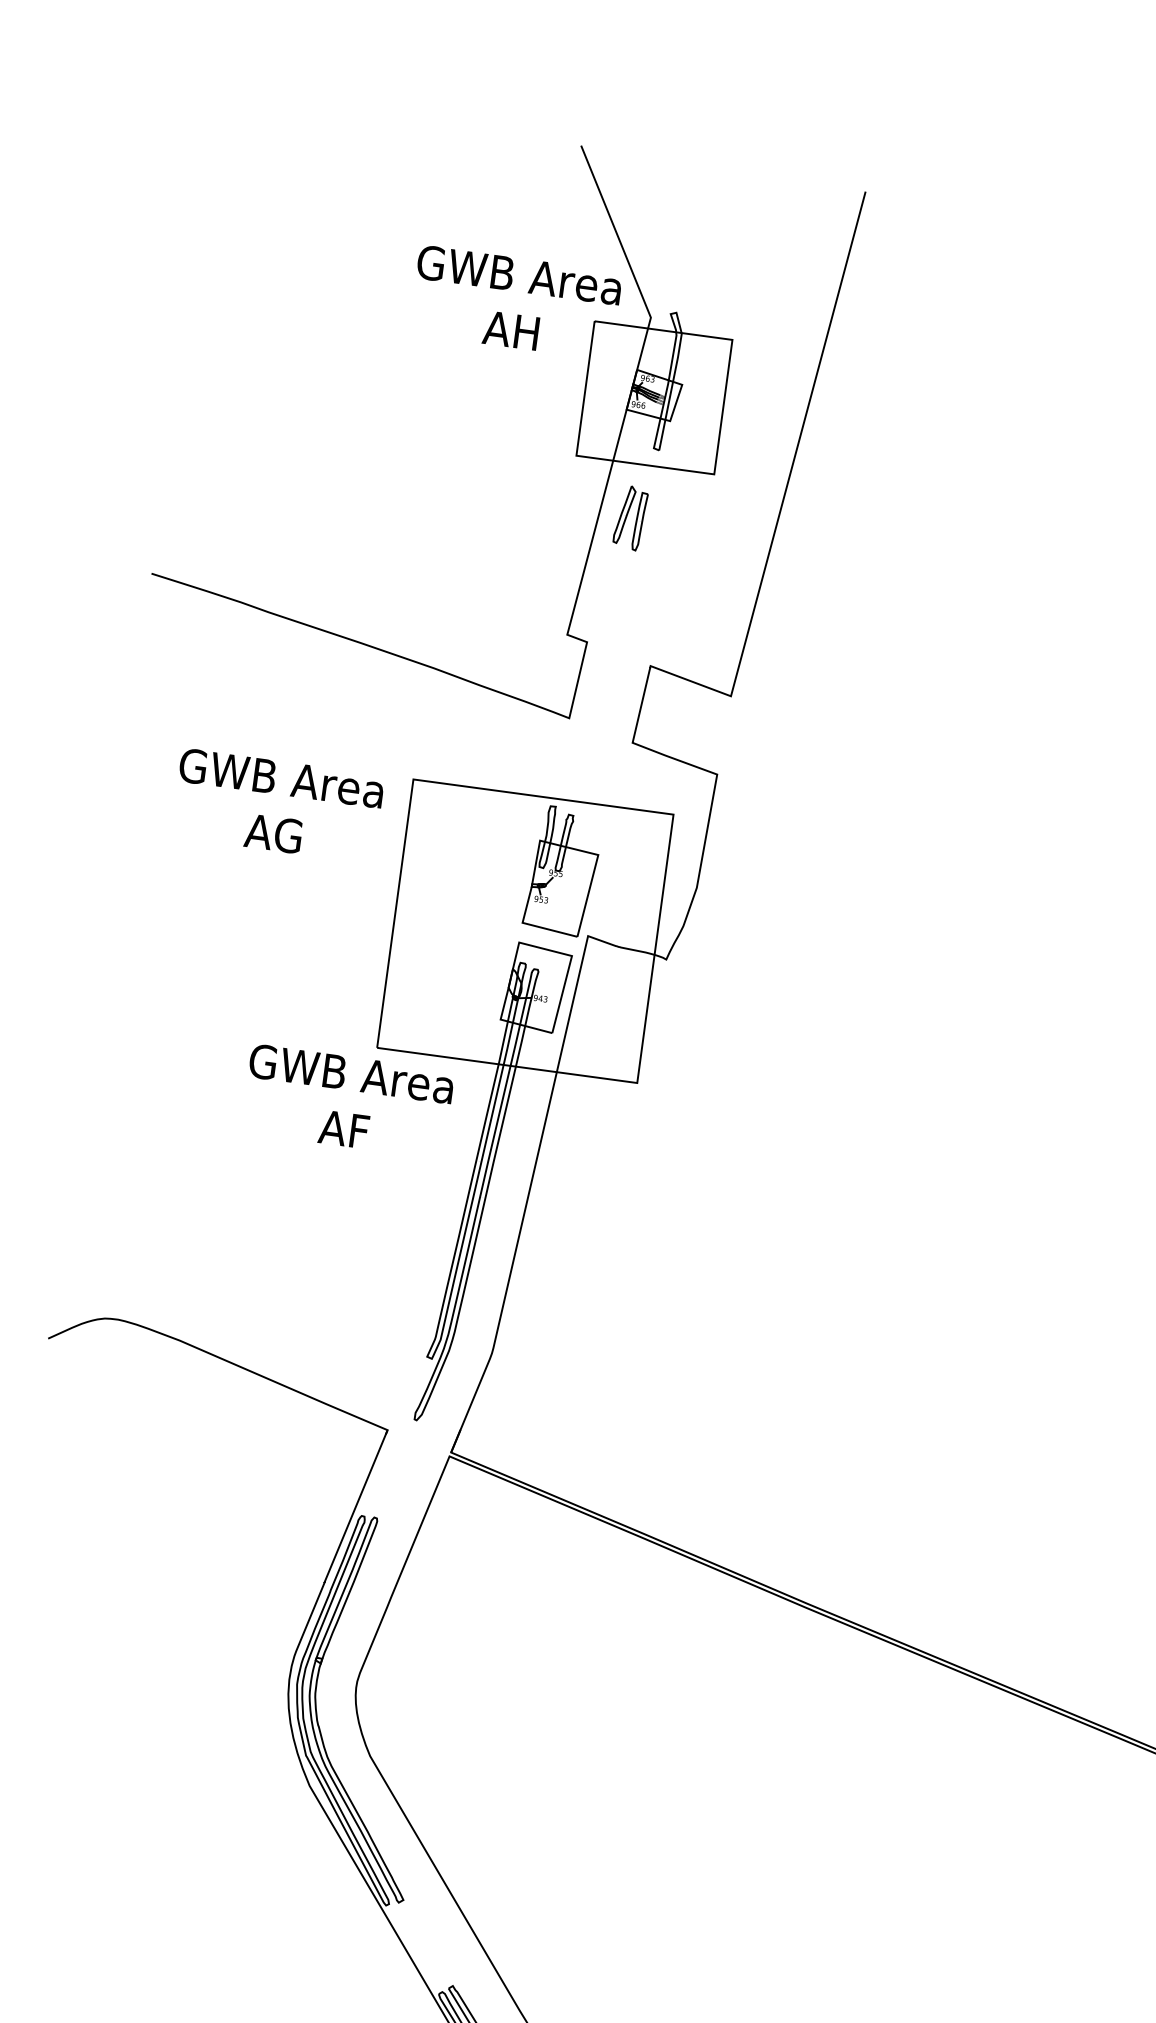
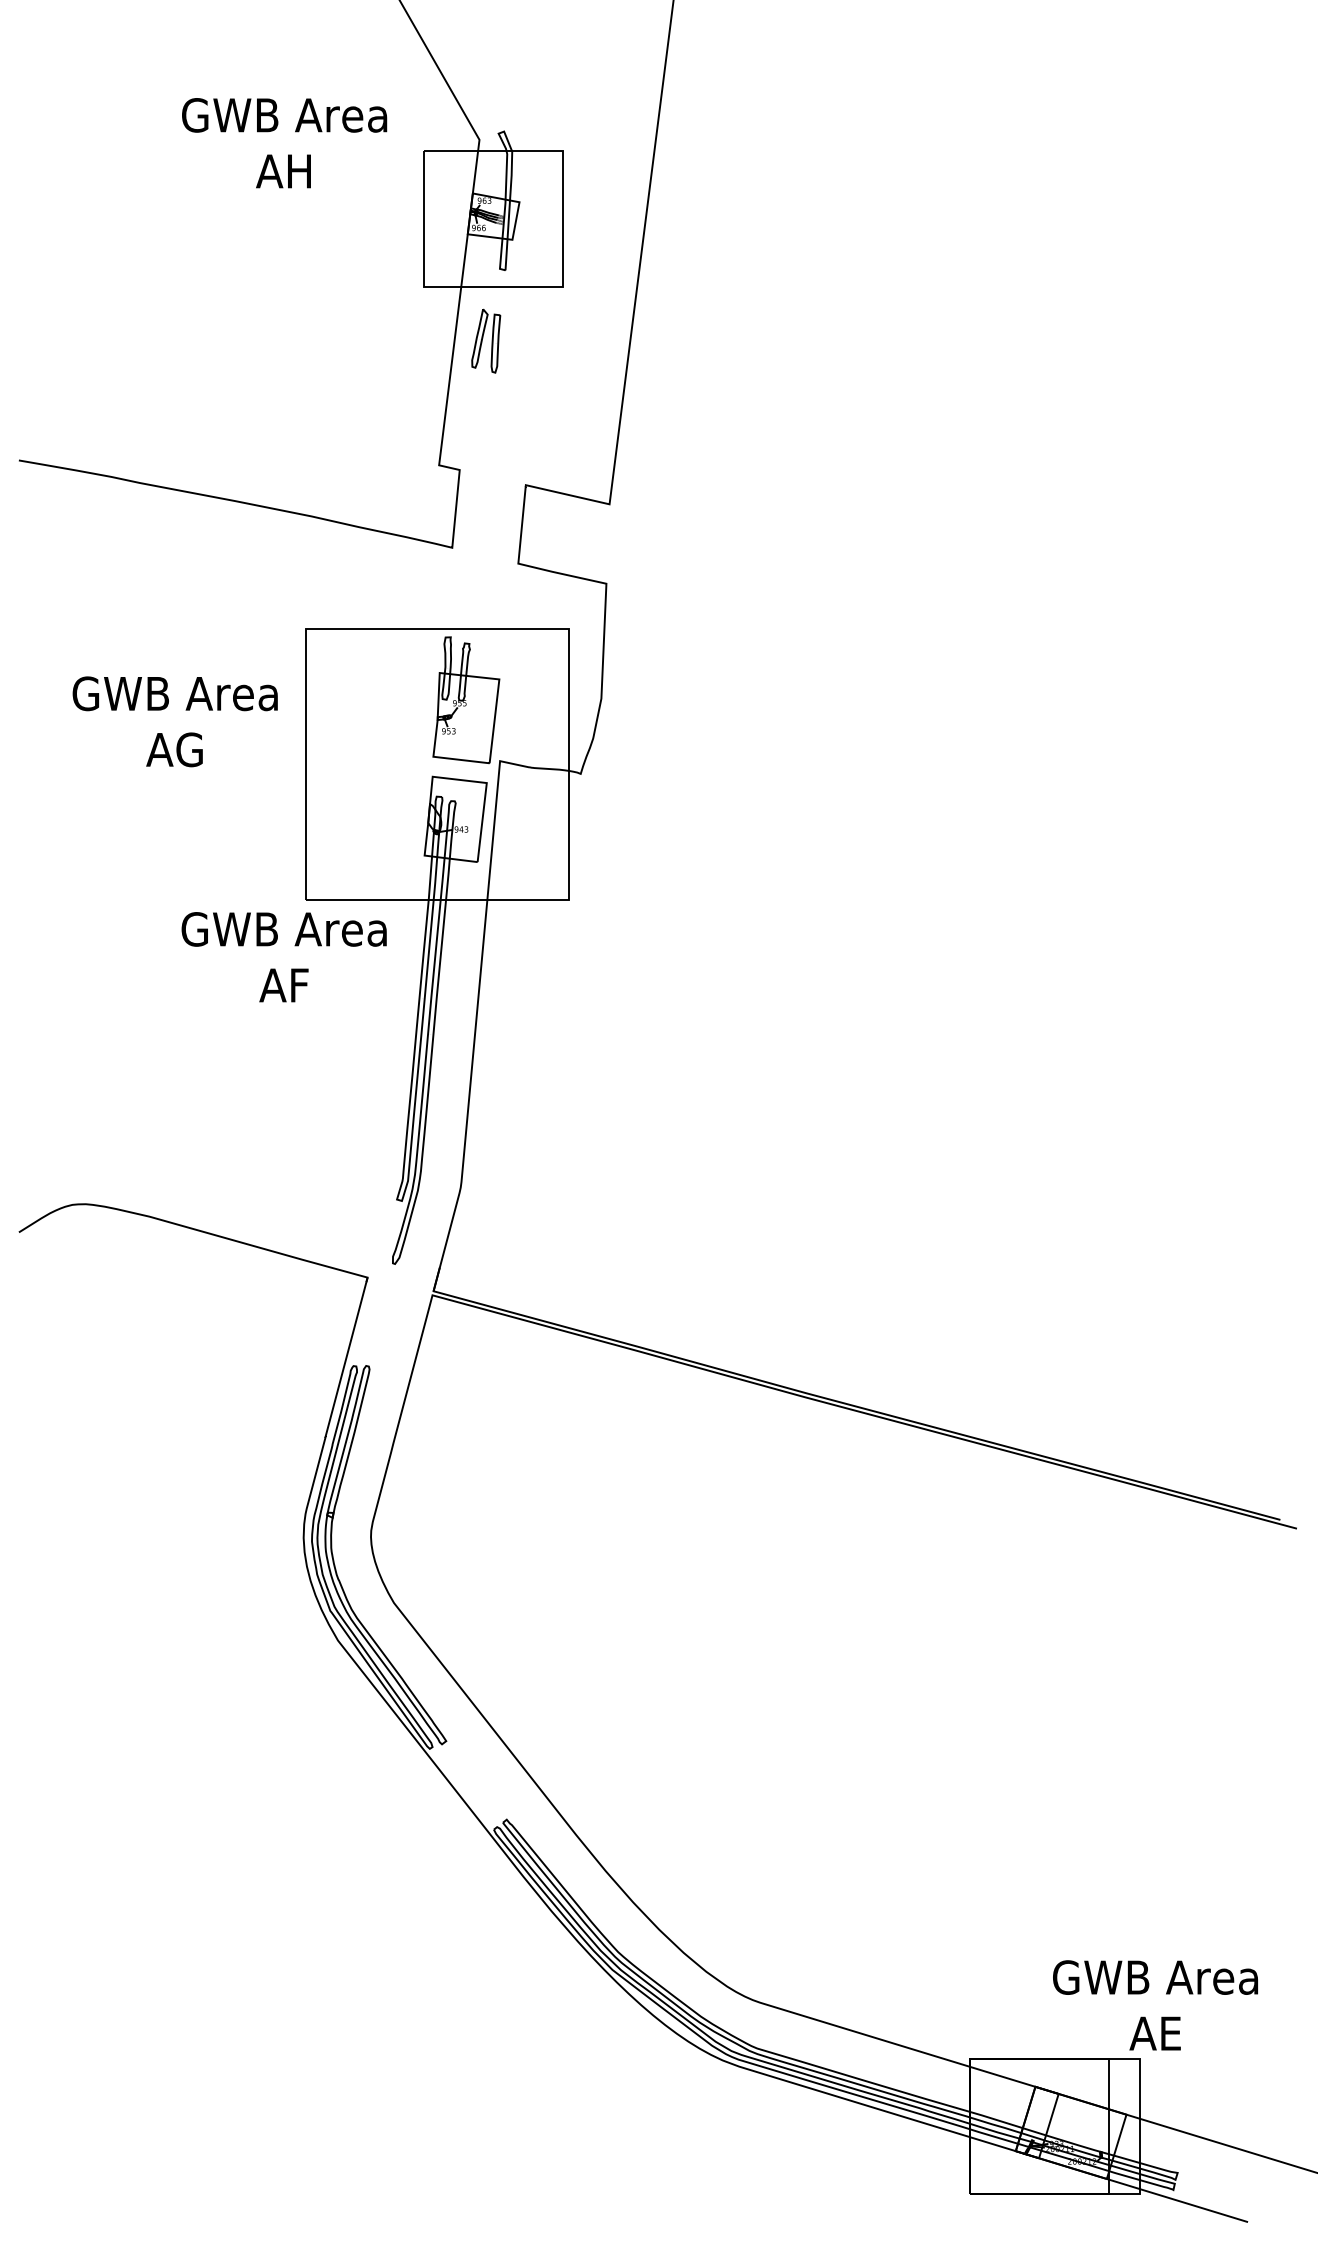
text: (515, 303) -> (284, 143), moved
text: (277, 805) -> (174, 721), moved

